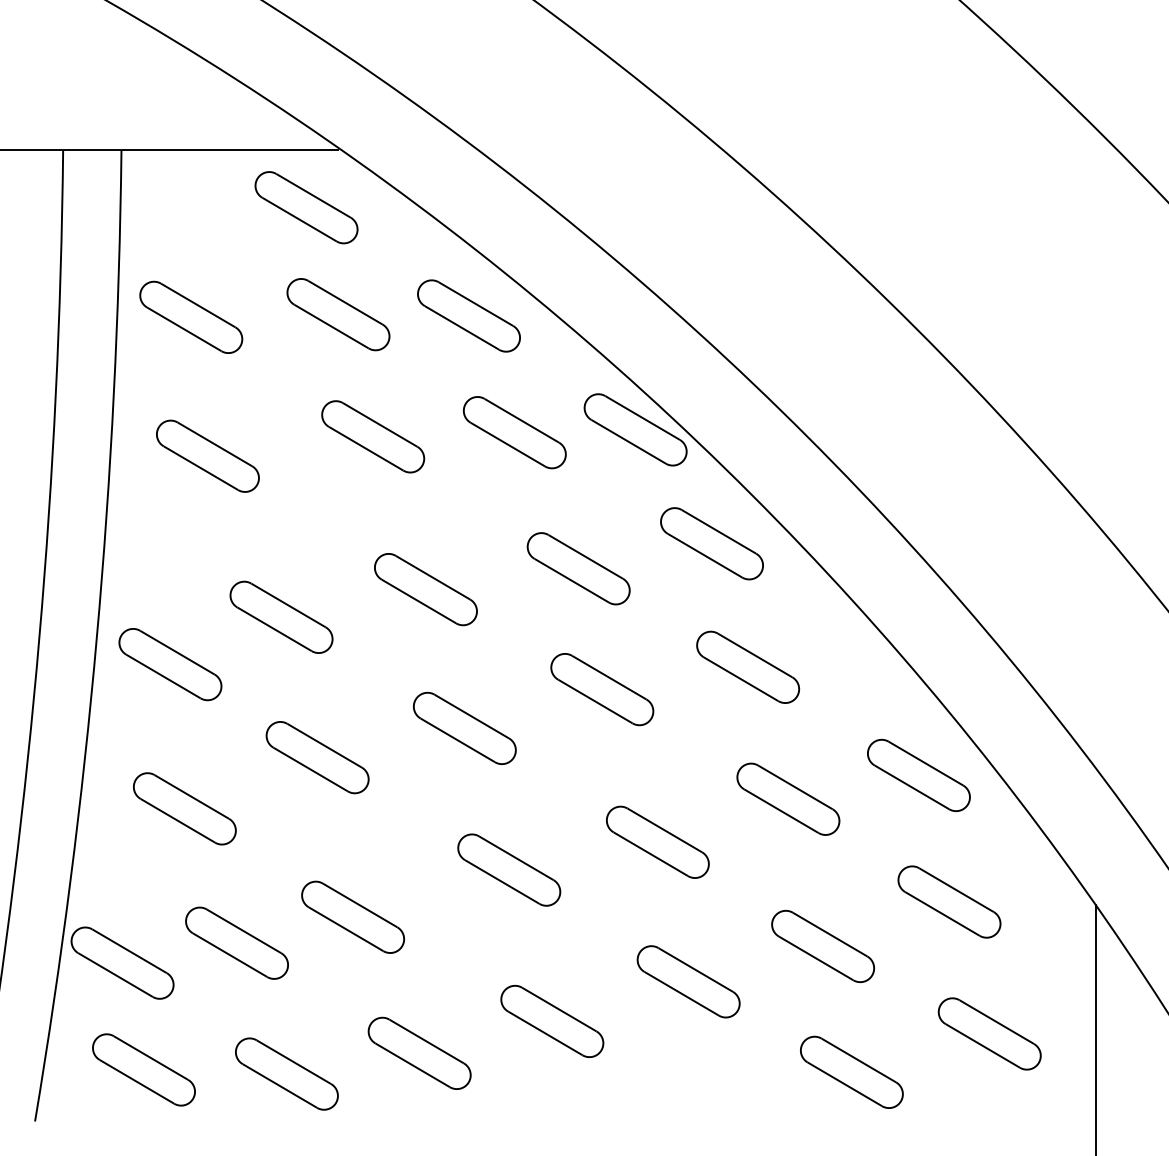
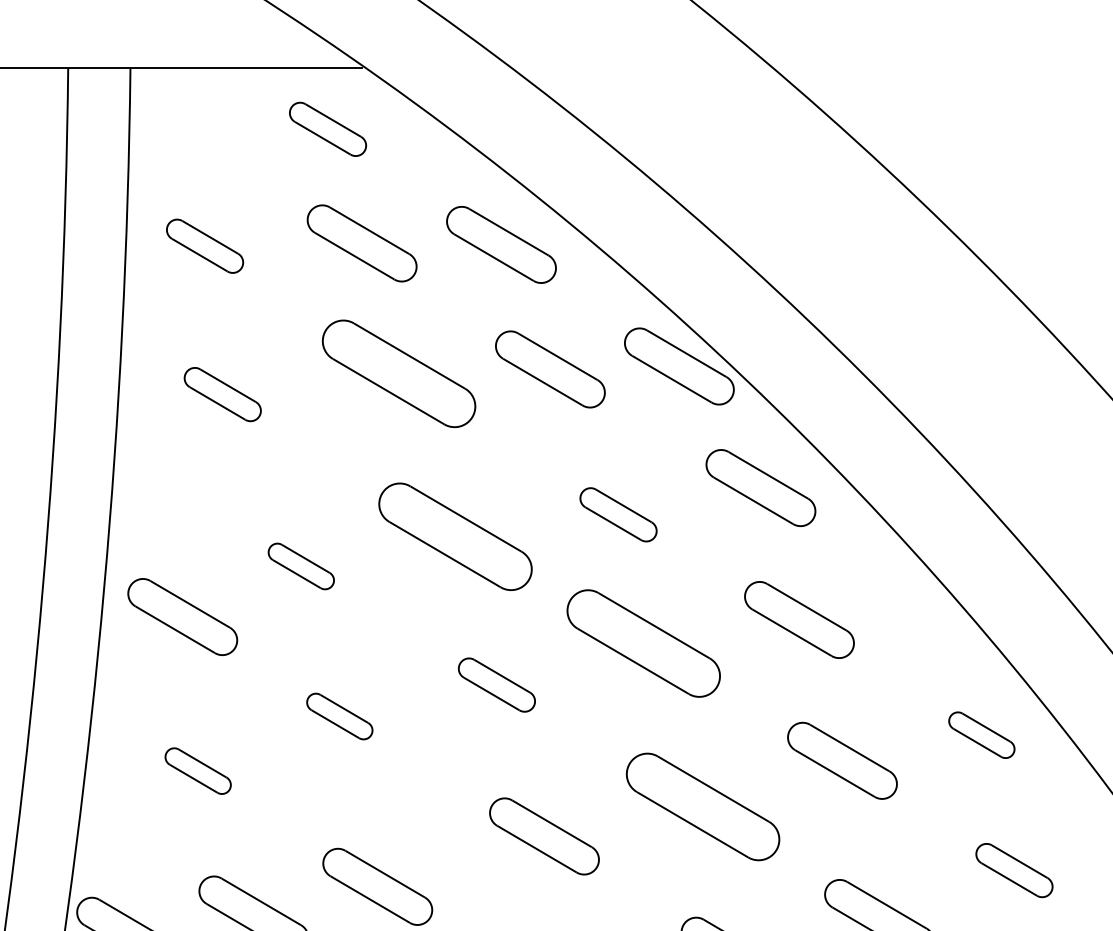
part: (306, 207) -> (328, 129), size x0.7
part: (191, 316) -> (205, 245), size x0.7
part: (373, 436) -> (399, 373), size x1.4
part: (207, 455) -> (222, 393), size x0.7
part: (578, 568) -> (618, 514), size x0.7
part: (425, 589) -> (455, 536), size x1.4
part: (281, 616) -> (301, 565), size x0.6
part: (602, 689) -> (644, 643), size x1.4
part: (464, 727) -> (496, 684), size x0.7
part: (317, 757) -> (339, 716), size x0.6
part: (918, 774) -> (981, 734), size x0.6
part: (184, 808) -> (197, 770), size x0.6
part: (657, 841) -> (702, 805), size x1.4
part: (949, 901) -> (1014, 869), size x0.7

